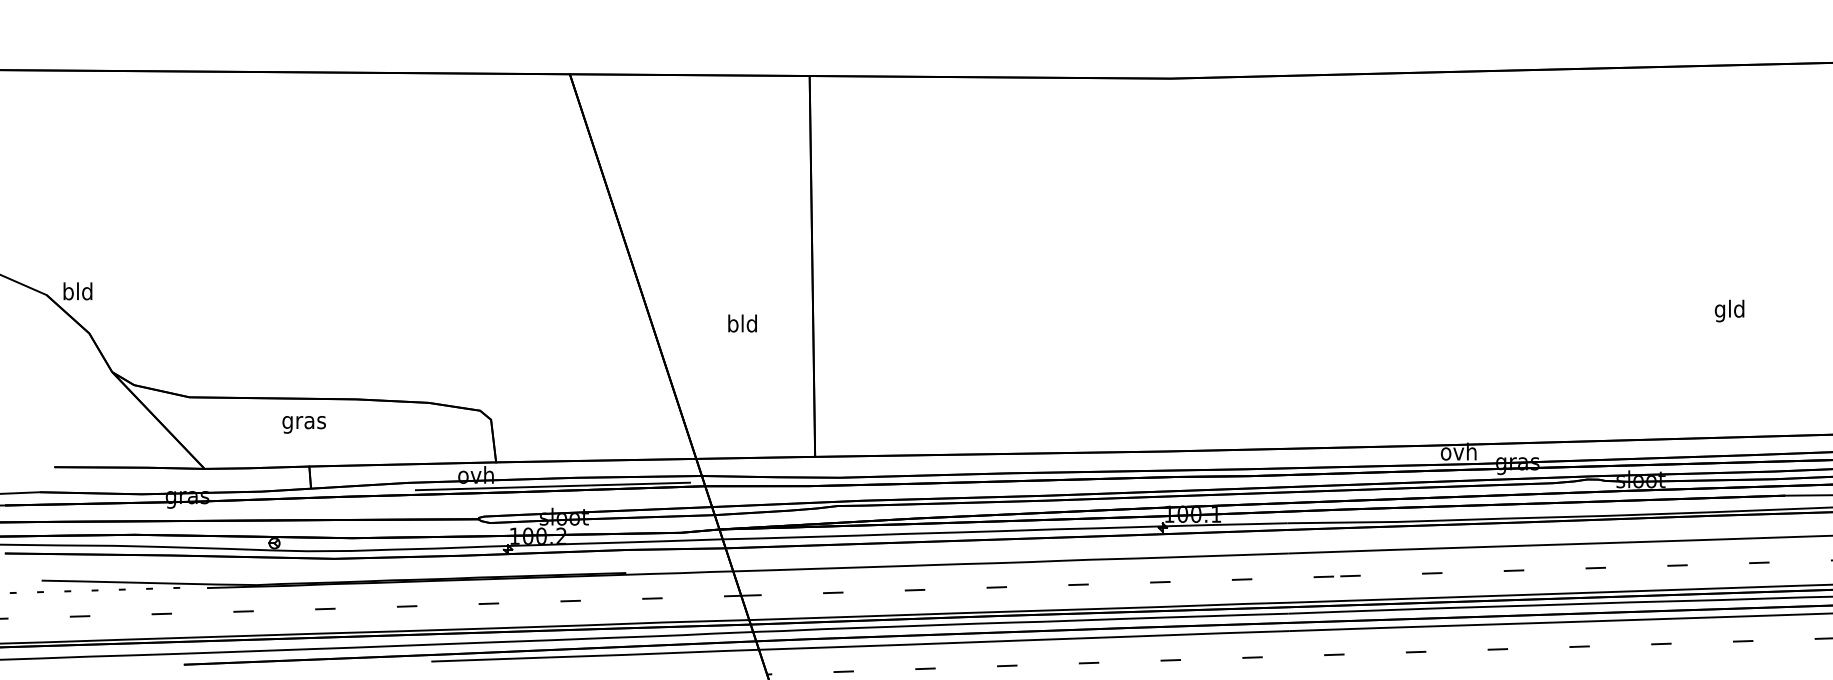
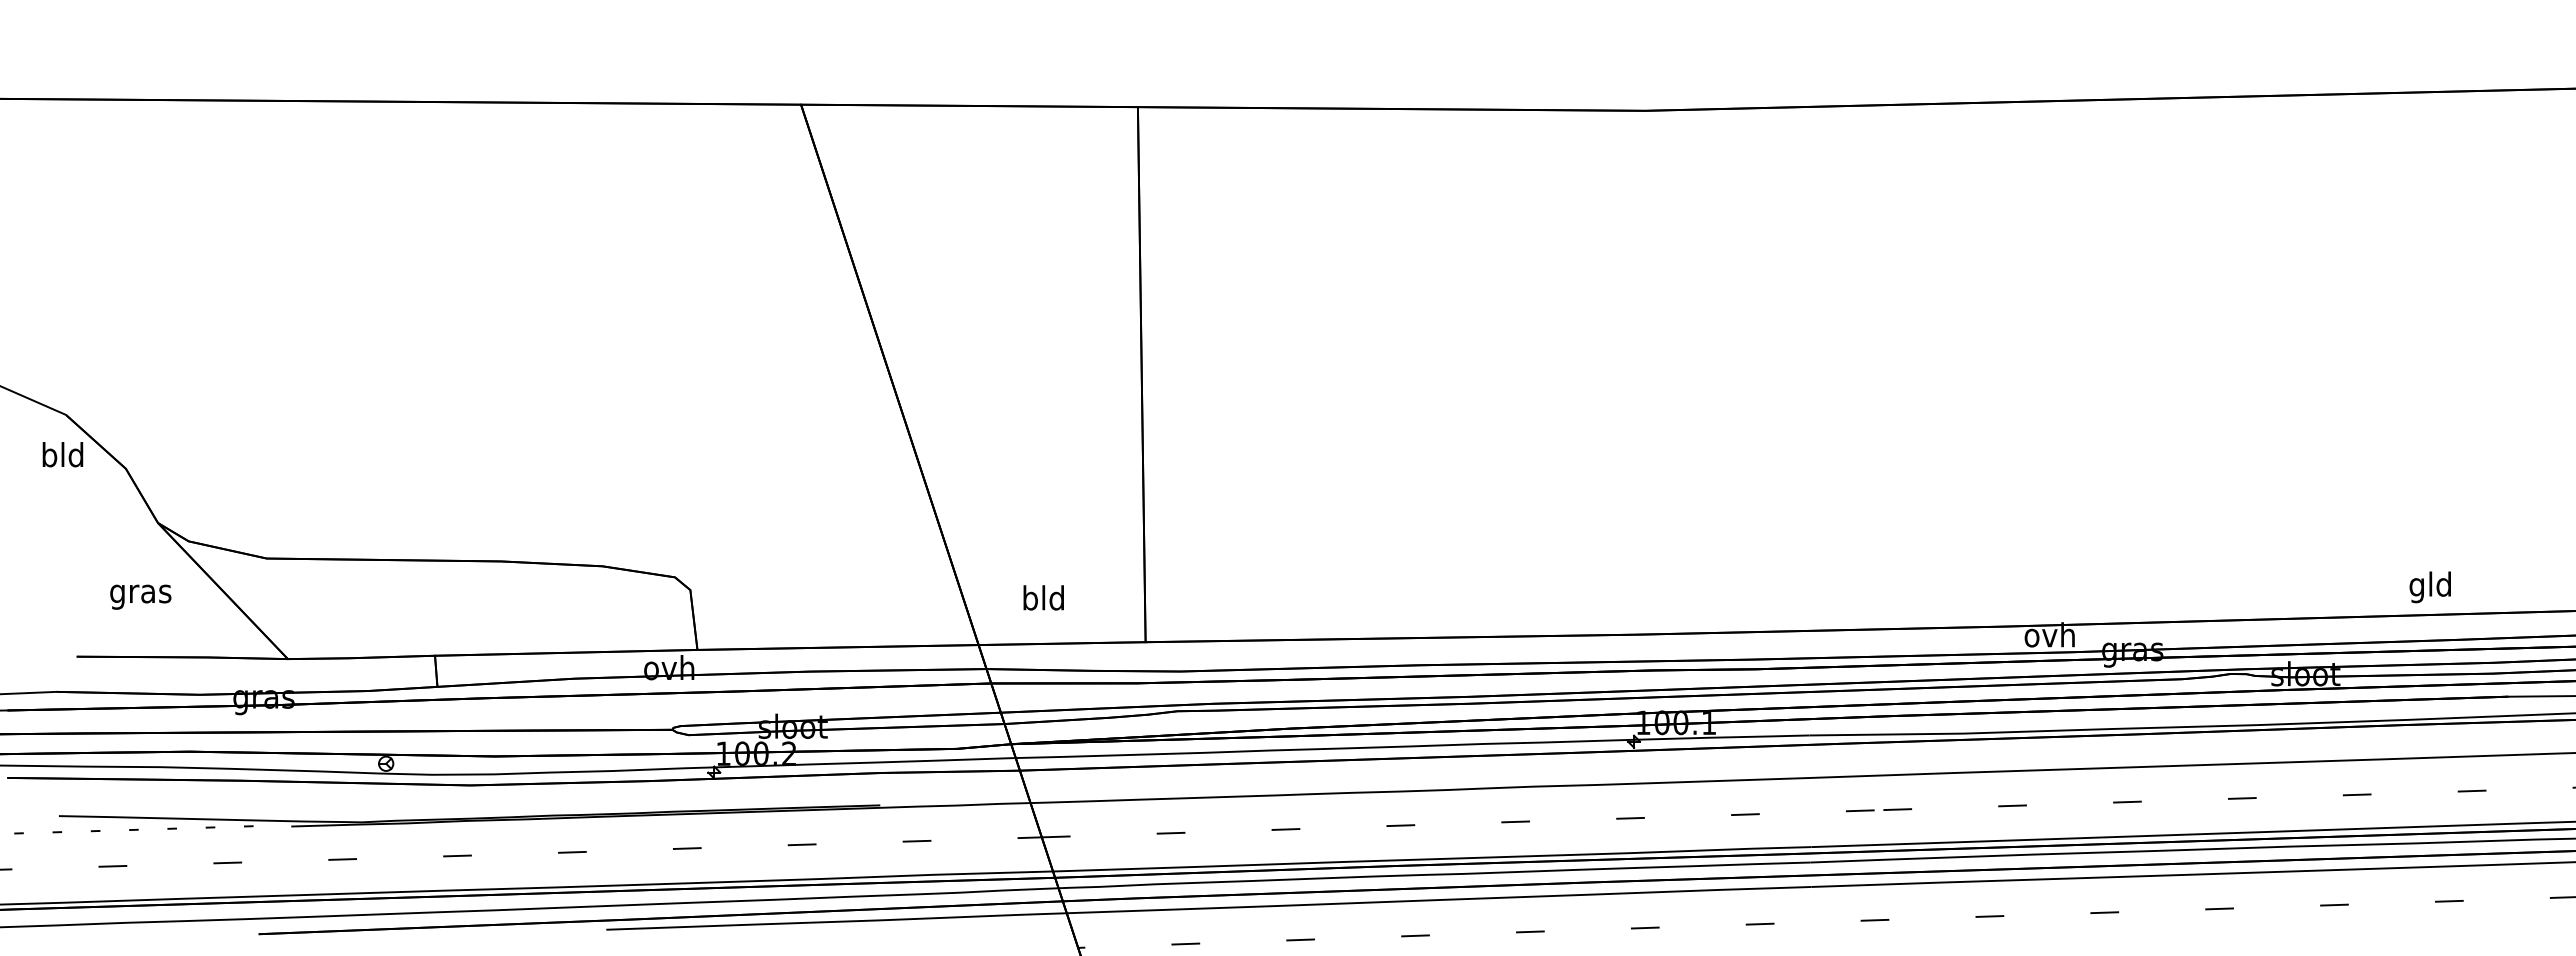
text: (77, 291) -> (62, 454), moved
text: (1729, 311) -> (2429, 587), moved
text: (742, 323) -> (1043, 597), moved
text: (303, 424) -> (140, 596), moved
line: (552, 486) -> (776, 683), removed

